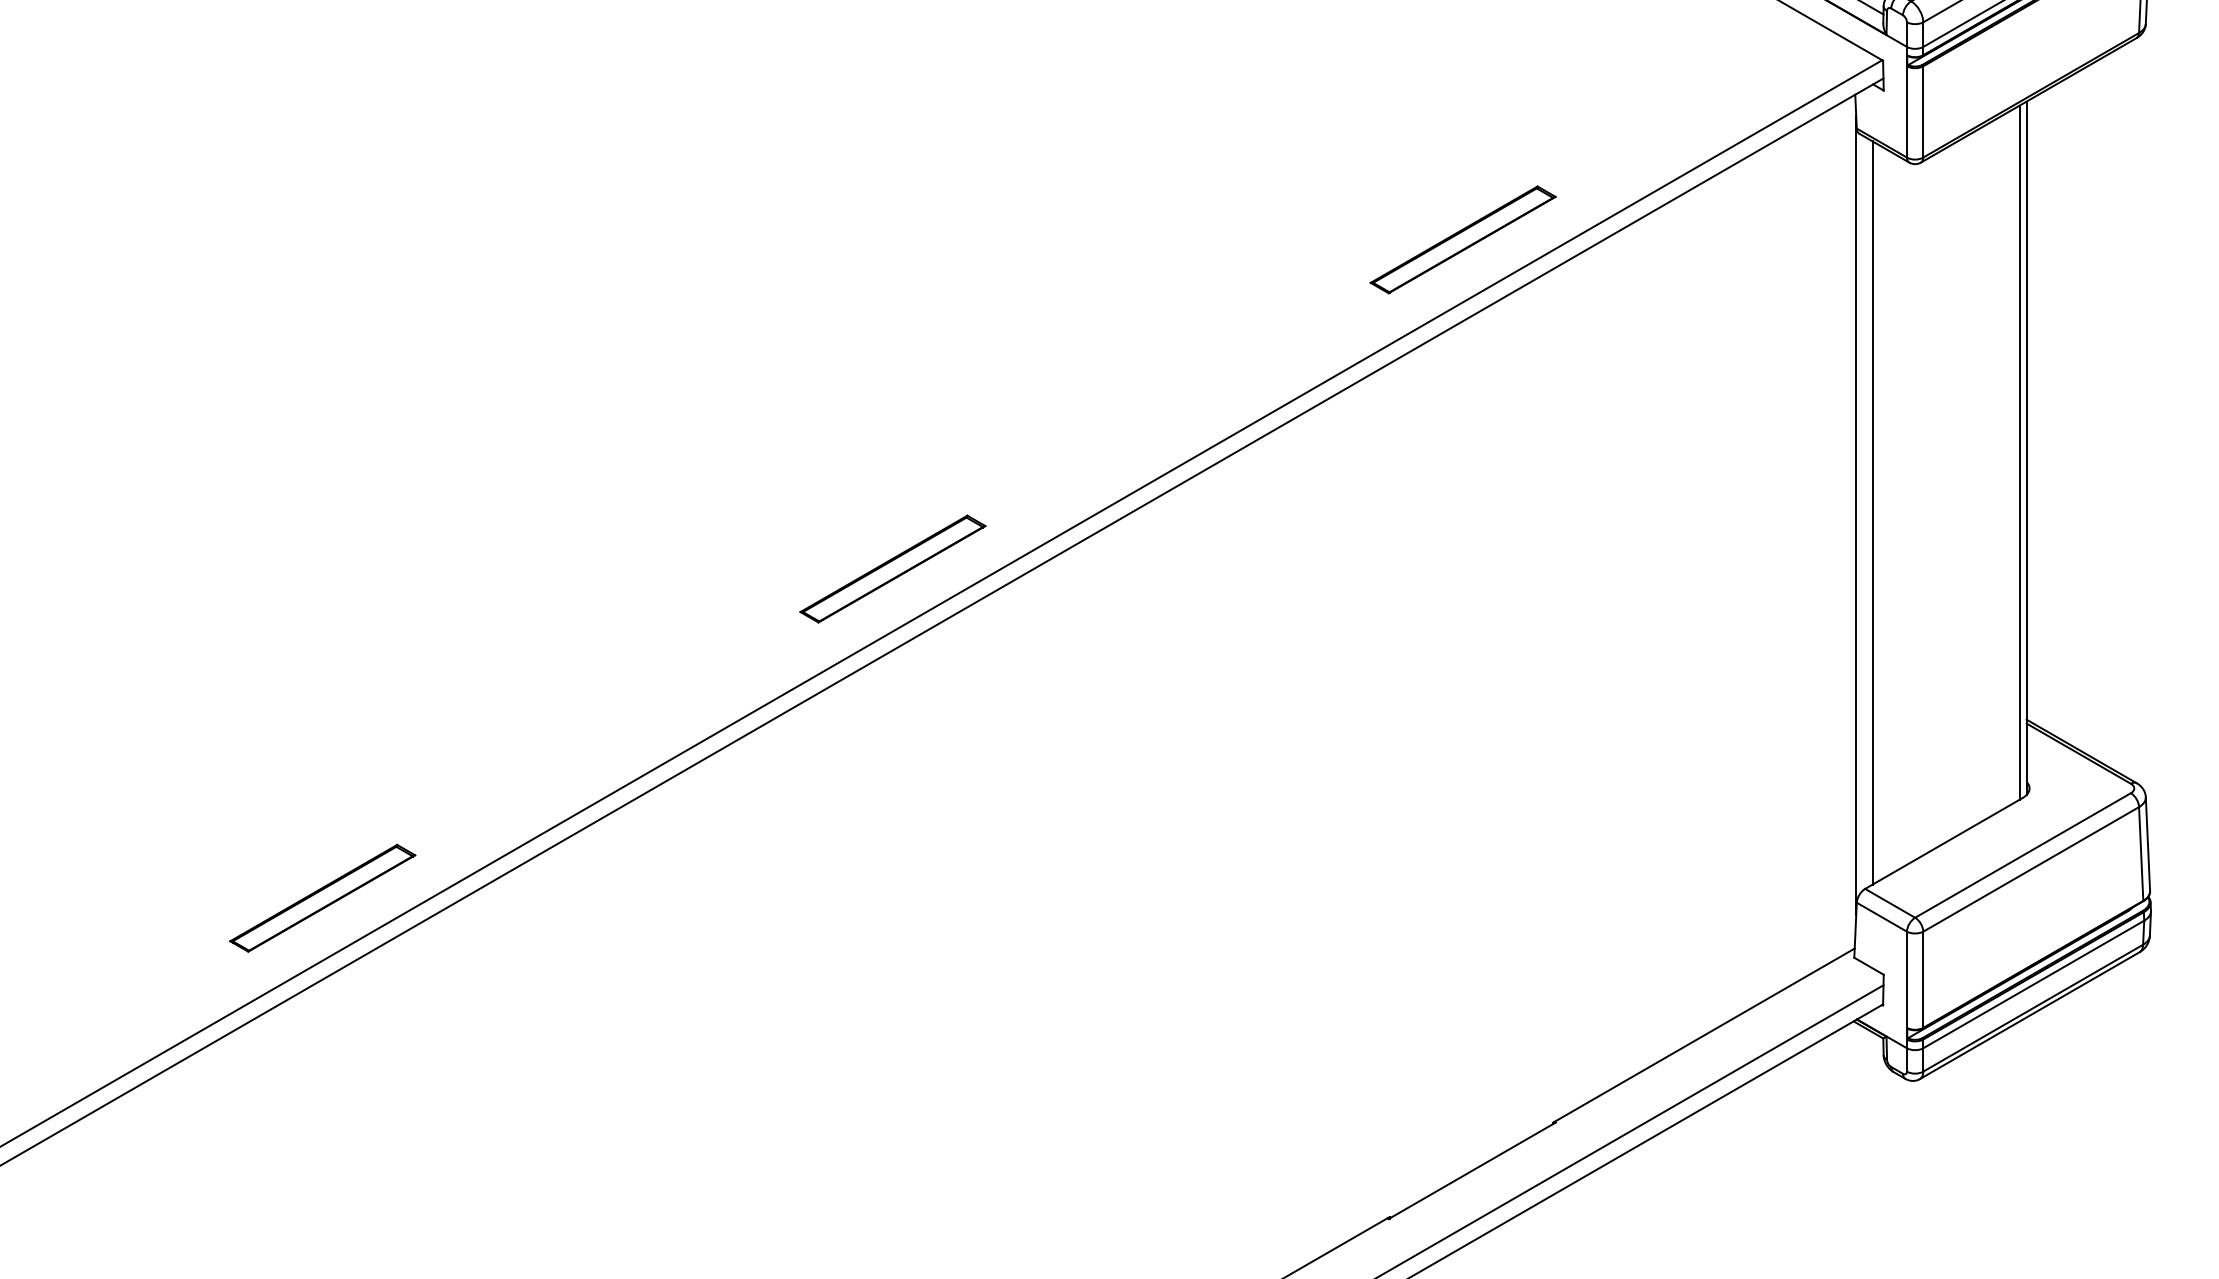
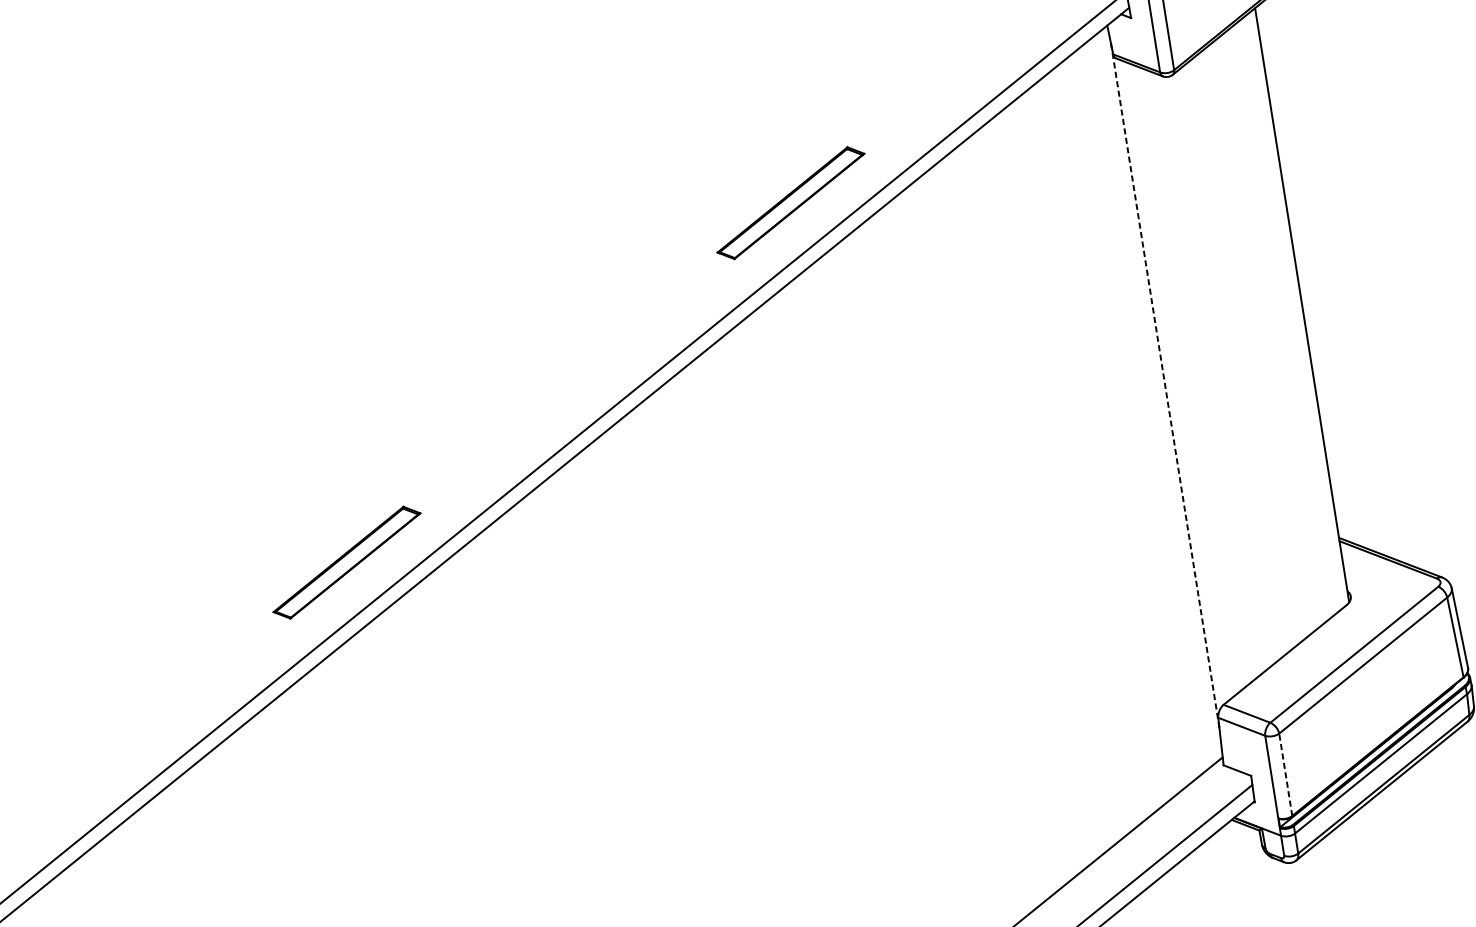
line: (2019, 452) -> (1296, 309), removed
line: (1872, 512) -> (1178, 381), removed
line: (1856, 515) -> (1165, 385), solid -> dashed
line: (1923, 979) -> (1285, 774), solid -> dashed

